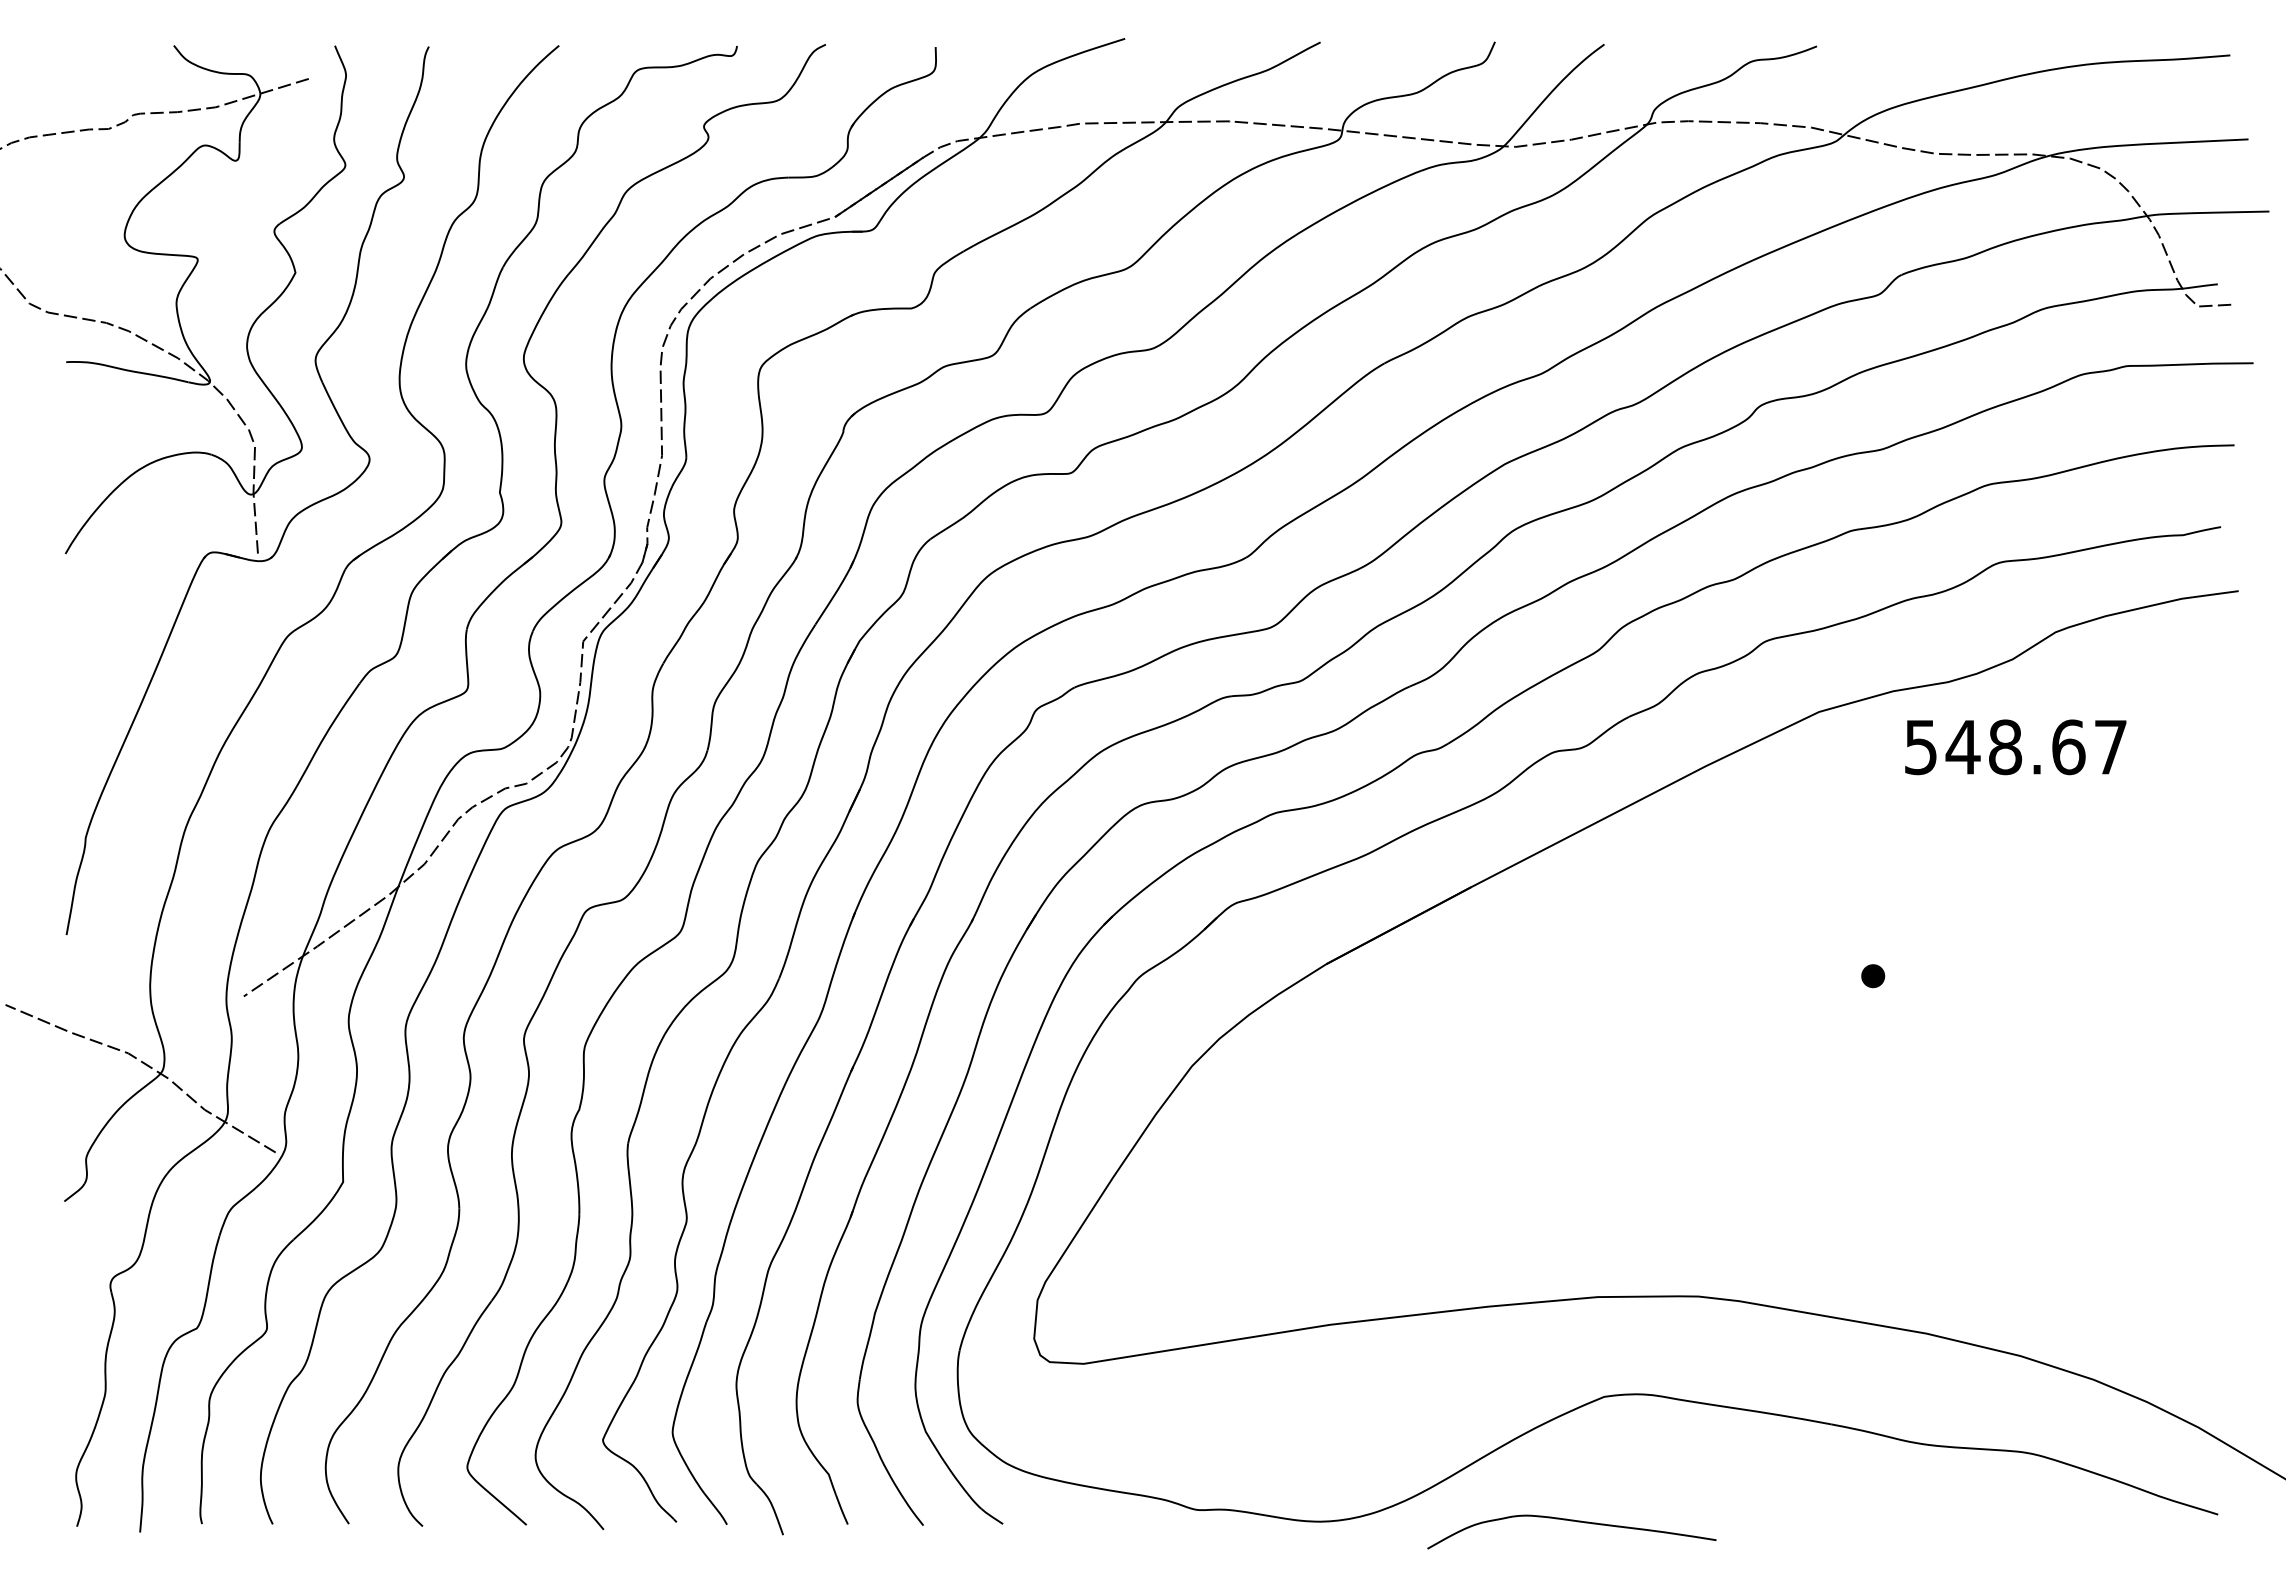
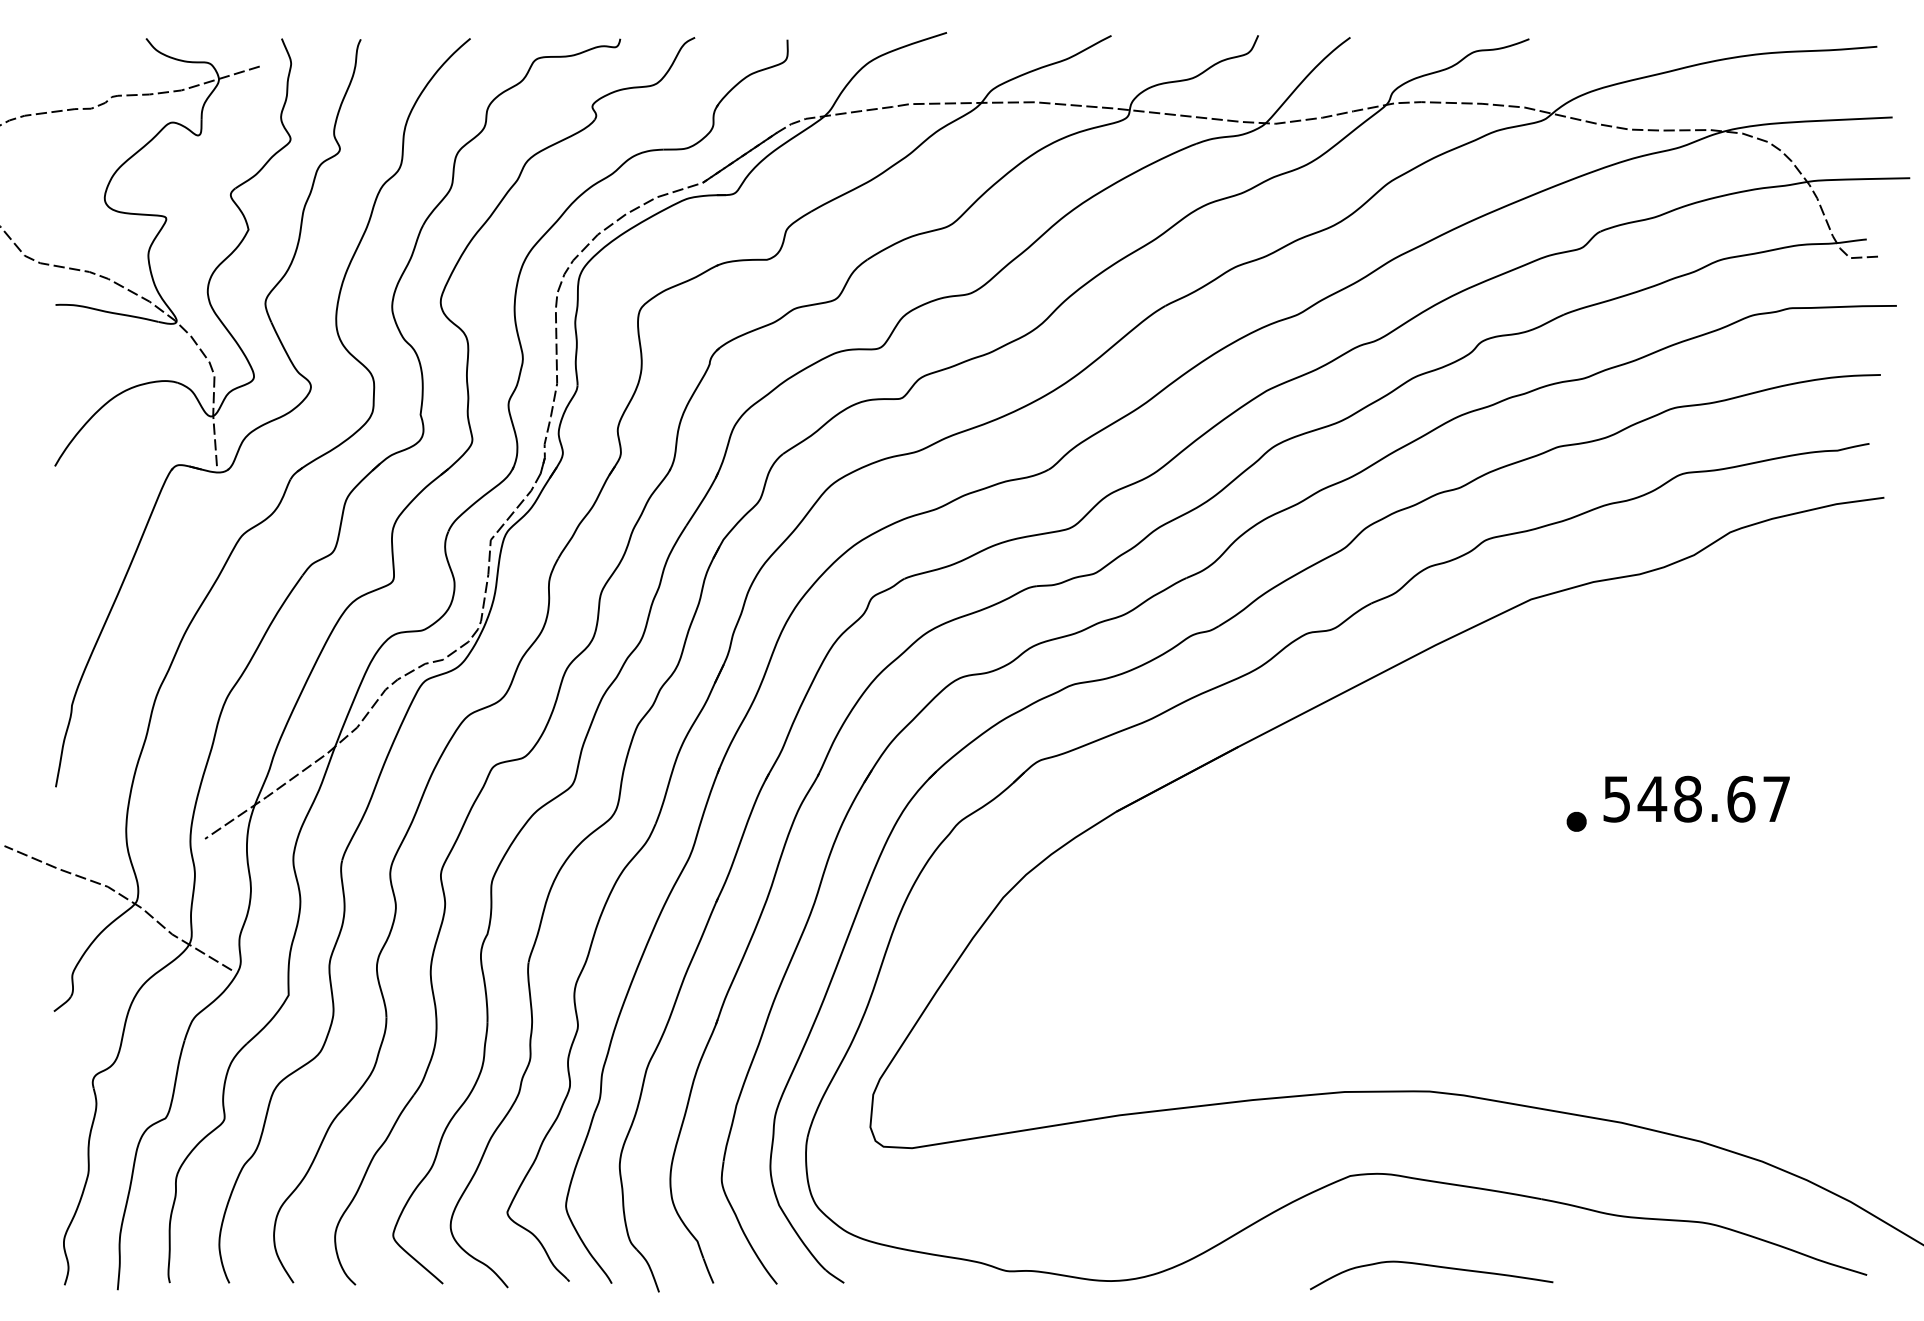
text: (2015, 747) -> (1696, 799), moved
curve: (1571, 1521) -> (1431, 1266), moved

